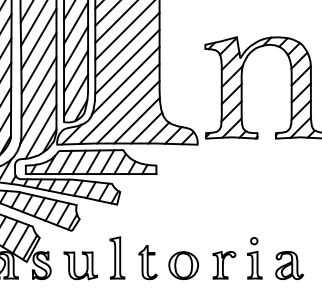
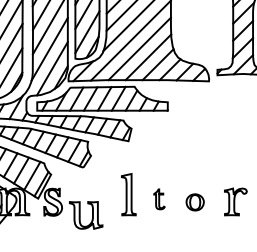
part: (147, 262) -> (158, 199), size x0.6
part: (80, 265) -> (85, 215), moved
part: (183, 265) -> (194, 202), size x0.6

